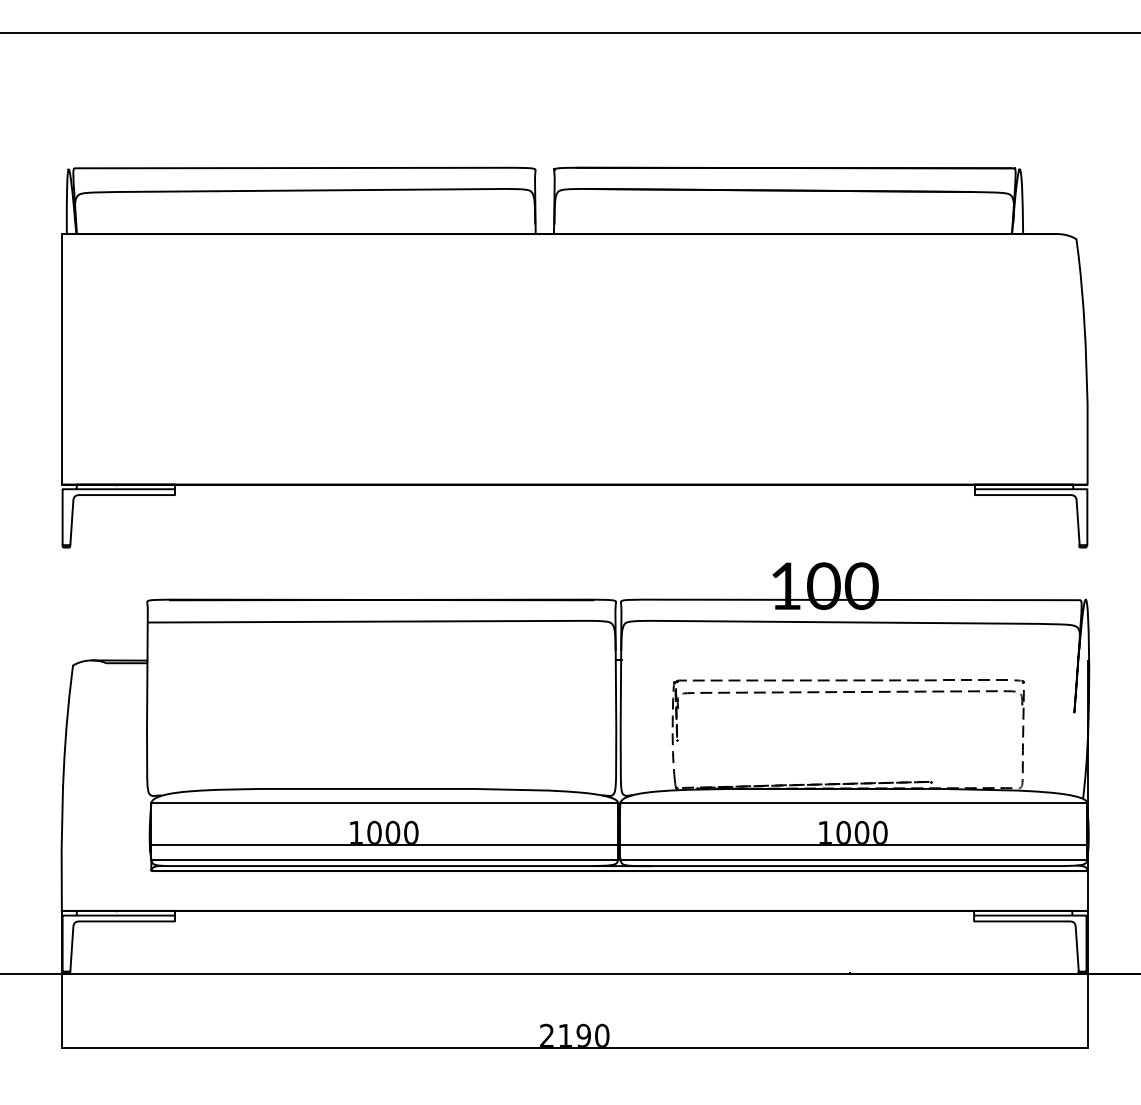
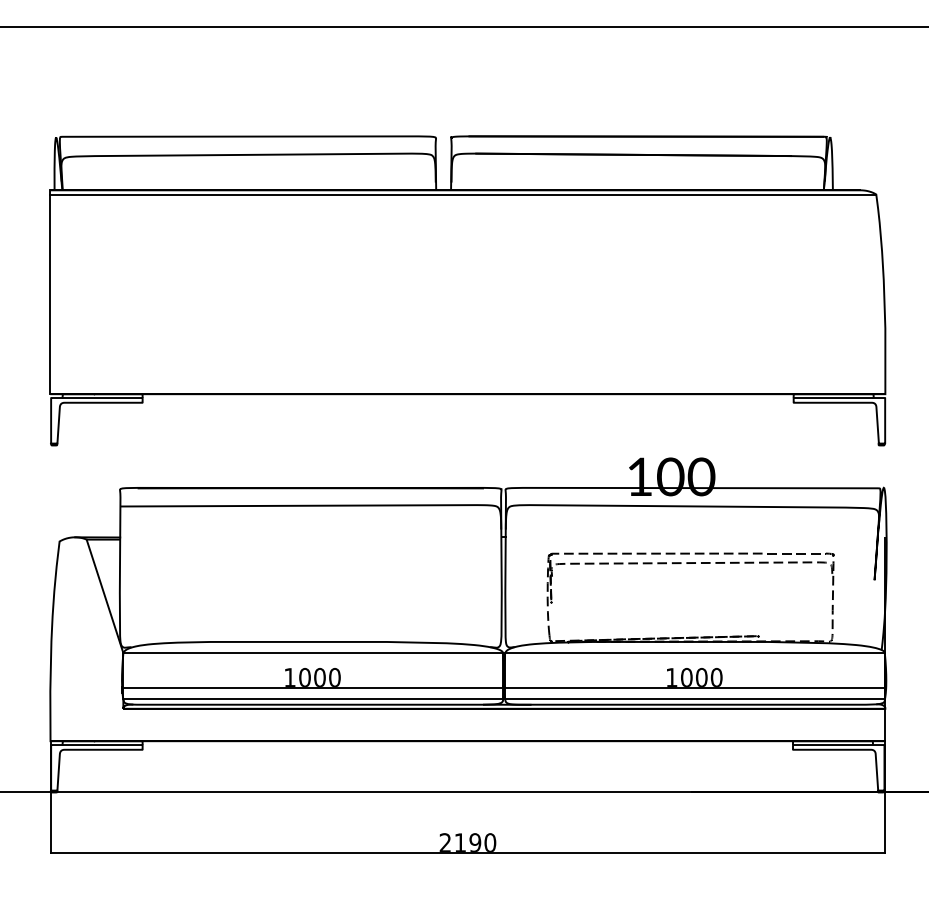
line: (568, 239) -> (462, 194), added
line: (128, 732) -> (104, 596), added

